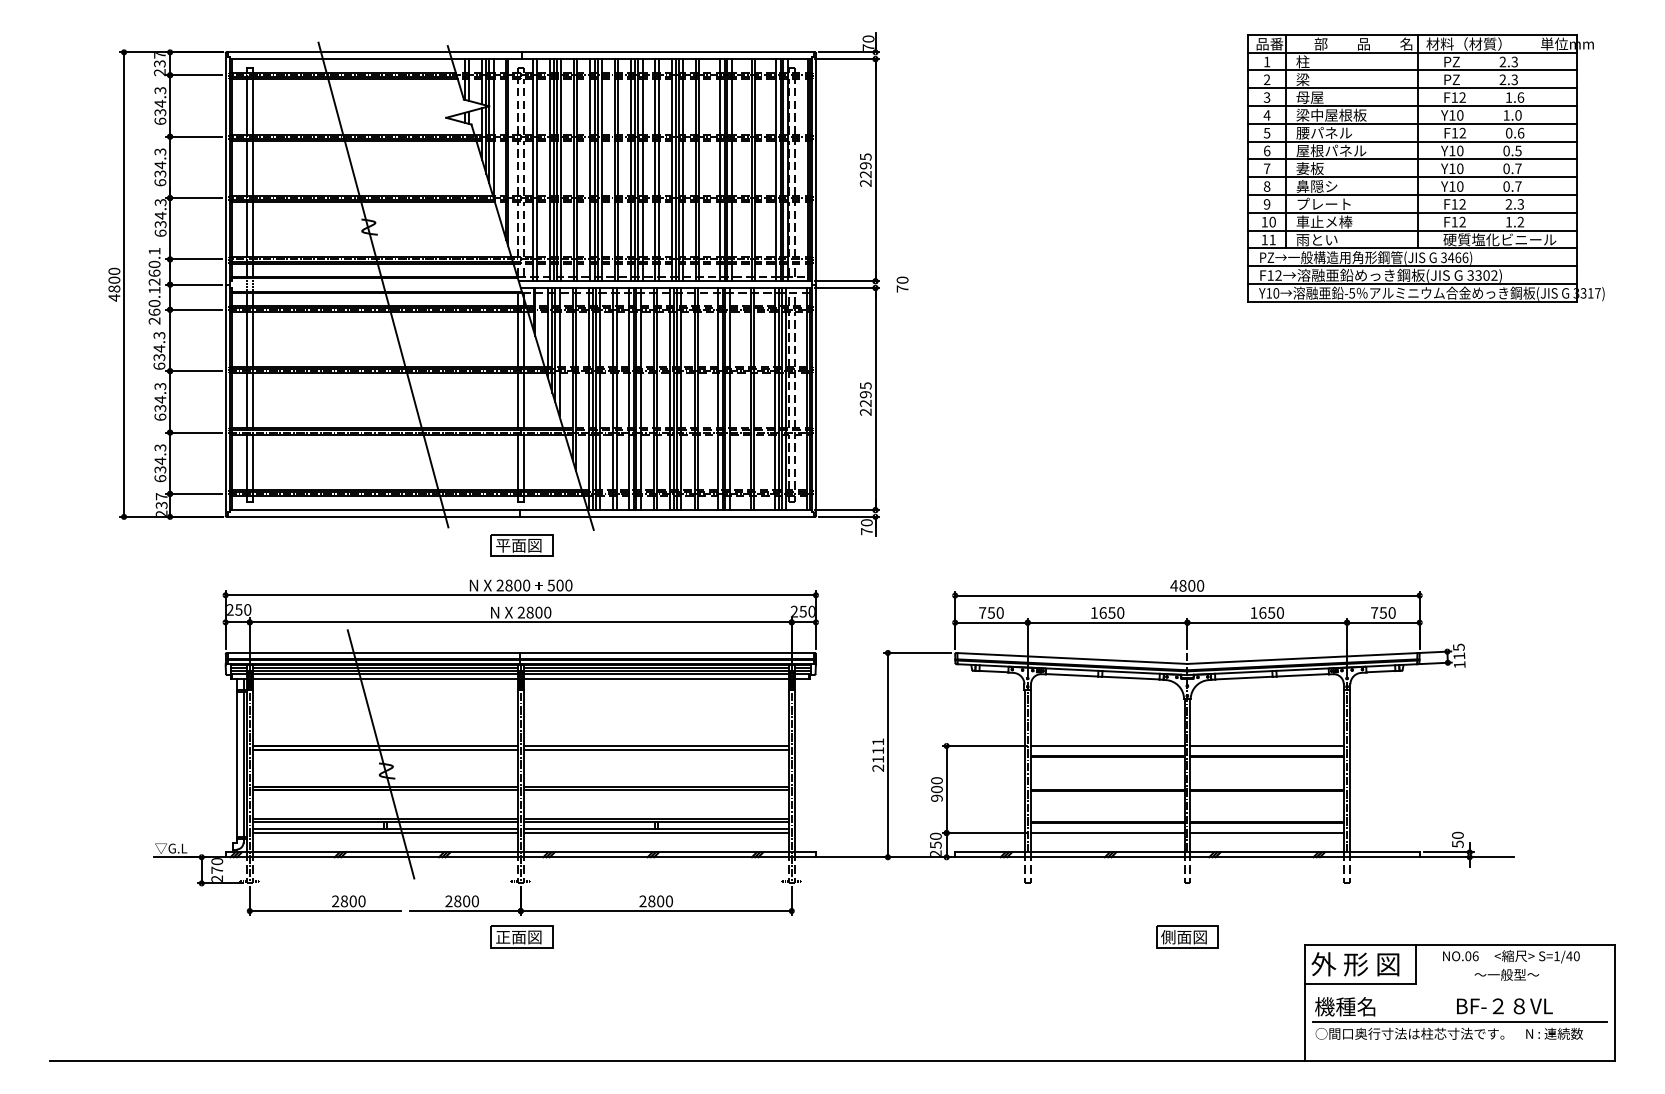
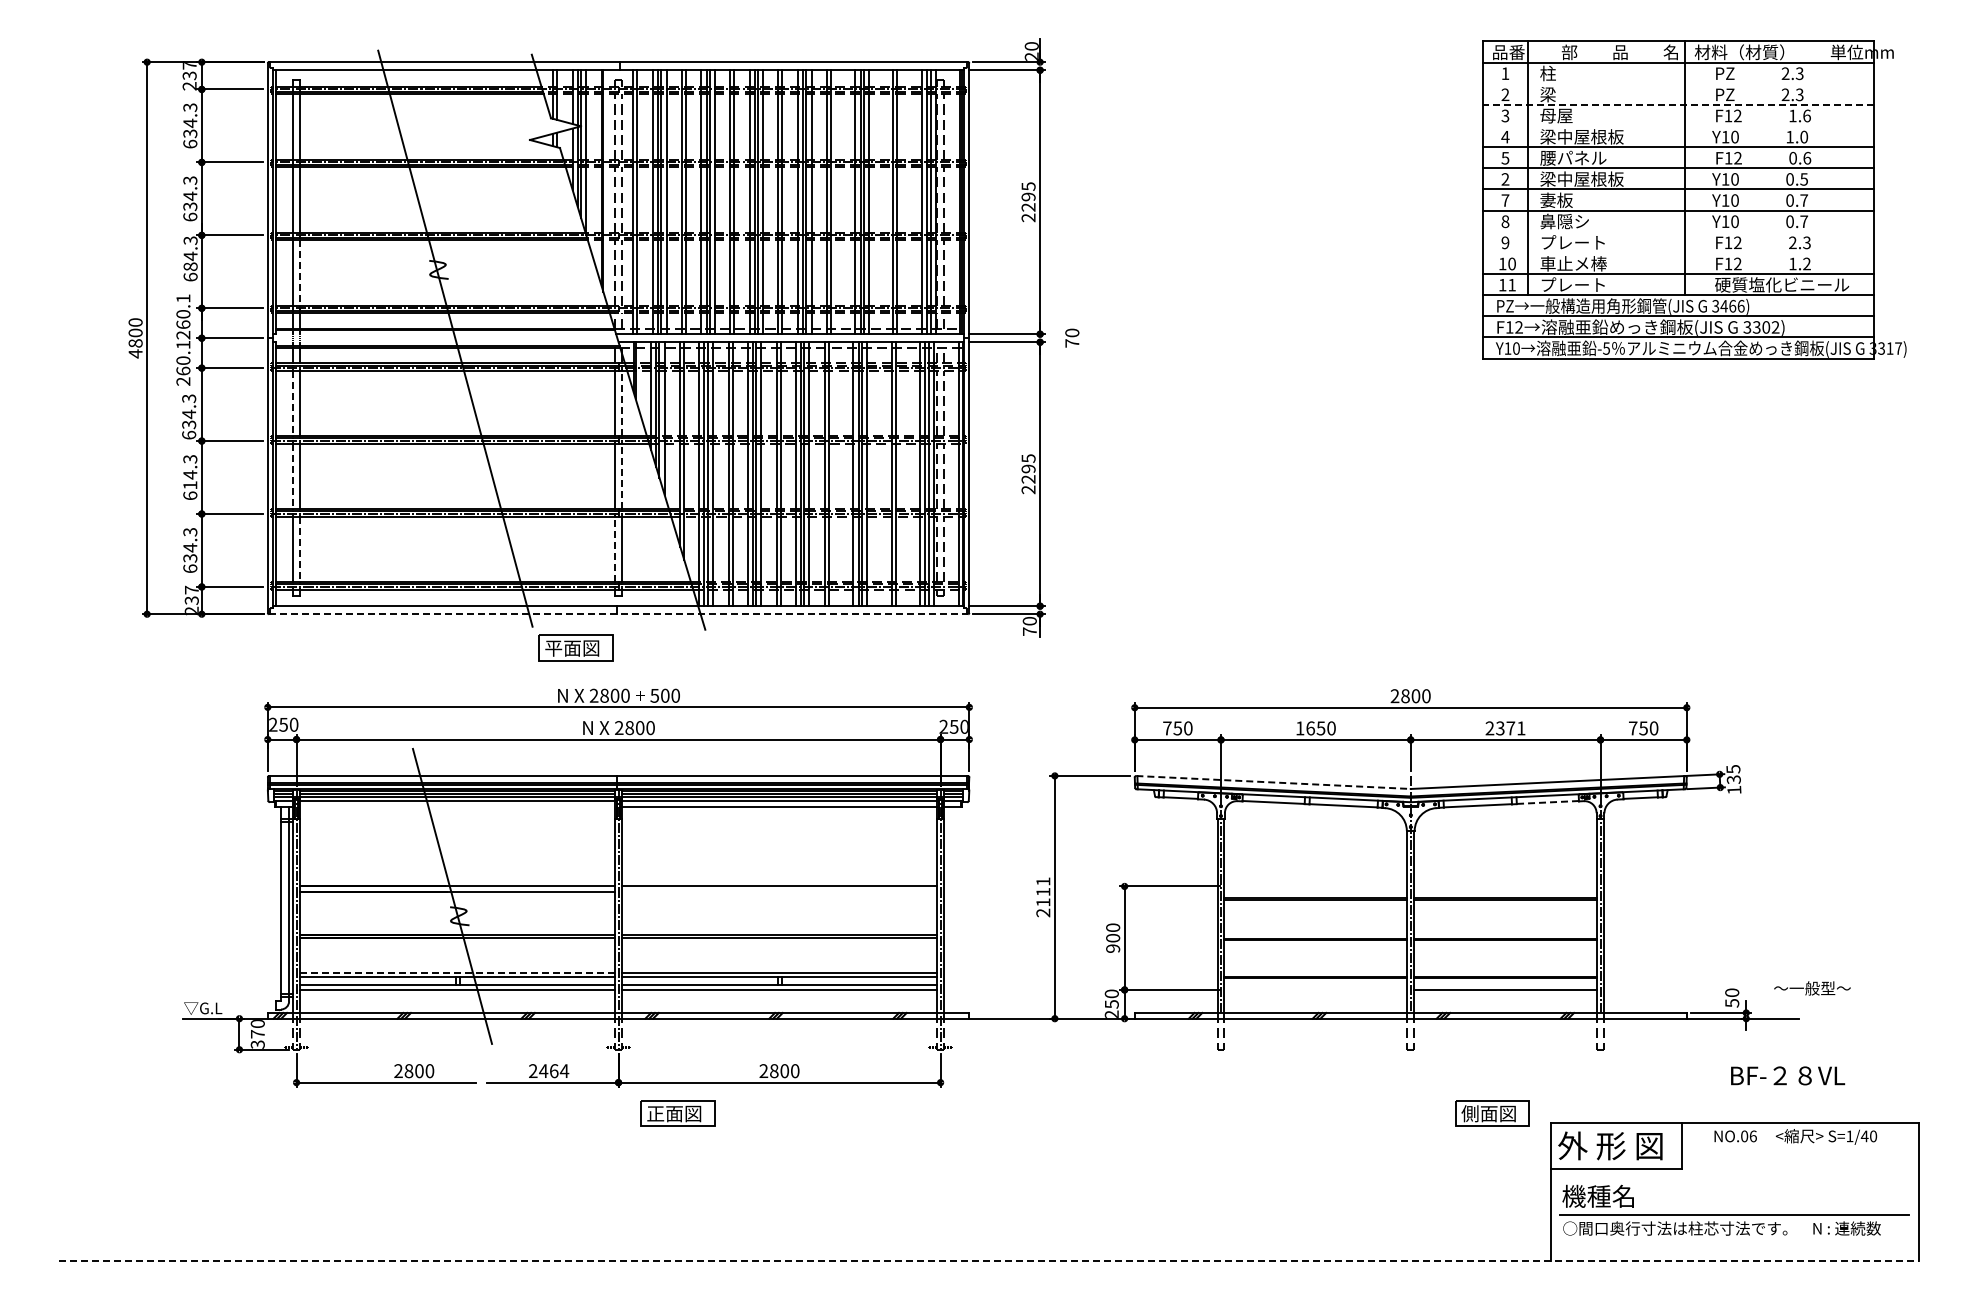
text: (868, 47) -> (1031, 56), 70 -> 20
line: (1412, 70) -> (1678, 83), removed
line: (1412, 87) -> (1678, 104), solid -> dashed
line: (1412, 106) -> (1678, 126), removed
text: (1331, 150) -> (1581, 178), 屋根パネル -> 梁中屋根板
text: (1267, 151) -> (1505, 179), 6 -> 2
line: (1412, 194) -> (1678, 231), removed
line: (1412, 212) -> (1678, 252), removed
text: (160, 224) -> (190, 266), 634.3 -> 684.3
line: (253, 229) -> (300, 272), solid -> dashed
text: (1323, 239) -> (1572, 284), 雨とい -> プレート
line: (247, 339) -> (293, 403), solid -> dashed
line: (524, 339) -> (622, 403), solid -> dashed
line: (247, 400) -> (293, 476), solid -> dashed
line: (524, 400) -> (622, 476), solid -> dashed
text: (160, 408) -> (190, 485), 634.3 -> 614.3
line: (253, 462) -> (300, 549), solid -> dashed
line: (518, 462) -> (615, 549), solid -> dashed
line: (520, 517) -> (618, 614), solid -> dashed
part: (521, 544) -> (575, 647), moved
text: (1173, 586) -> (1394, 696), 4800 -> 2800
text: (1267, 613) -> (1505, 728), 1650 -> 2371
text: (1458, 655) -> (1733, 779), 115 -> 135
line: (1072, 658) -> (1274, 782), solid -> dashed
line: (1302, 675) -> (1547, 802), solid -> dashed
line: (385, 678) -> (457, 806), removed
line: (1107, 746) -> (1315, 886), removed
line: (1267, 746) -> (1505, 886), removed
line: (656, 750) -> (779, 891), removed
line: (385, 818) -> (457, 972), solid -> dashed
line: (1107, 832) -> (1315, 989), removed
text: (216, 878) -> (257, 1044), 270 -> 370
text: (466, 901) -> (554, 1071), 2800 -> 2464
part: (521, 937) -> (677, 1113), moved
part: (1187, 937) -> (1492, 1113), moved
text: (1506, 974) -> (1812, 988), moved
text: (1505, 1006) -> (1788, 1075), moved
line: (832, 1060) -> (988, 1260), solid -> dashed

